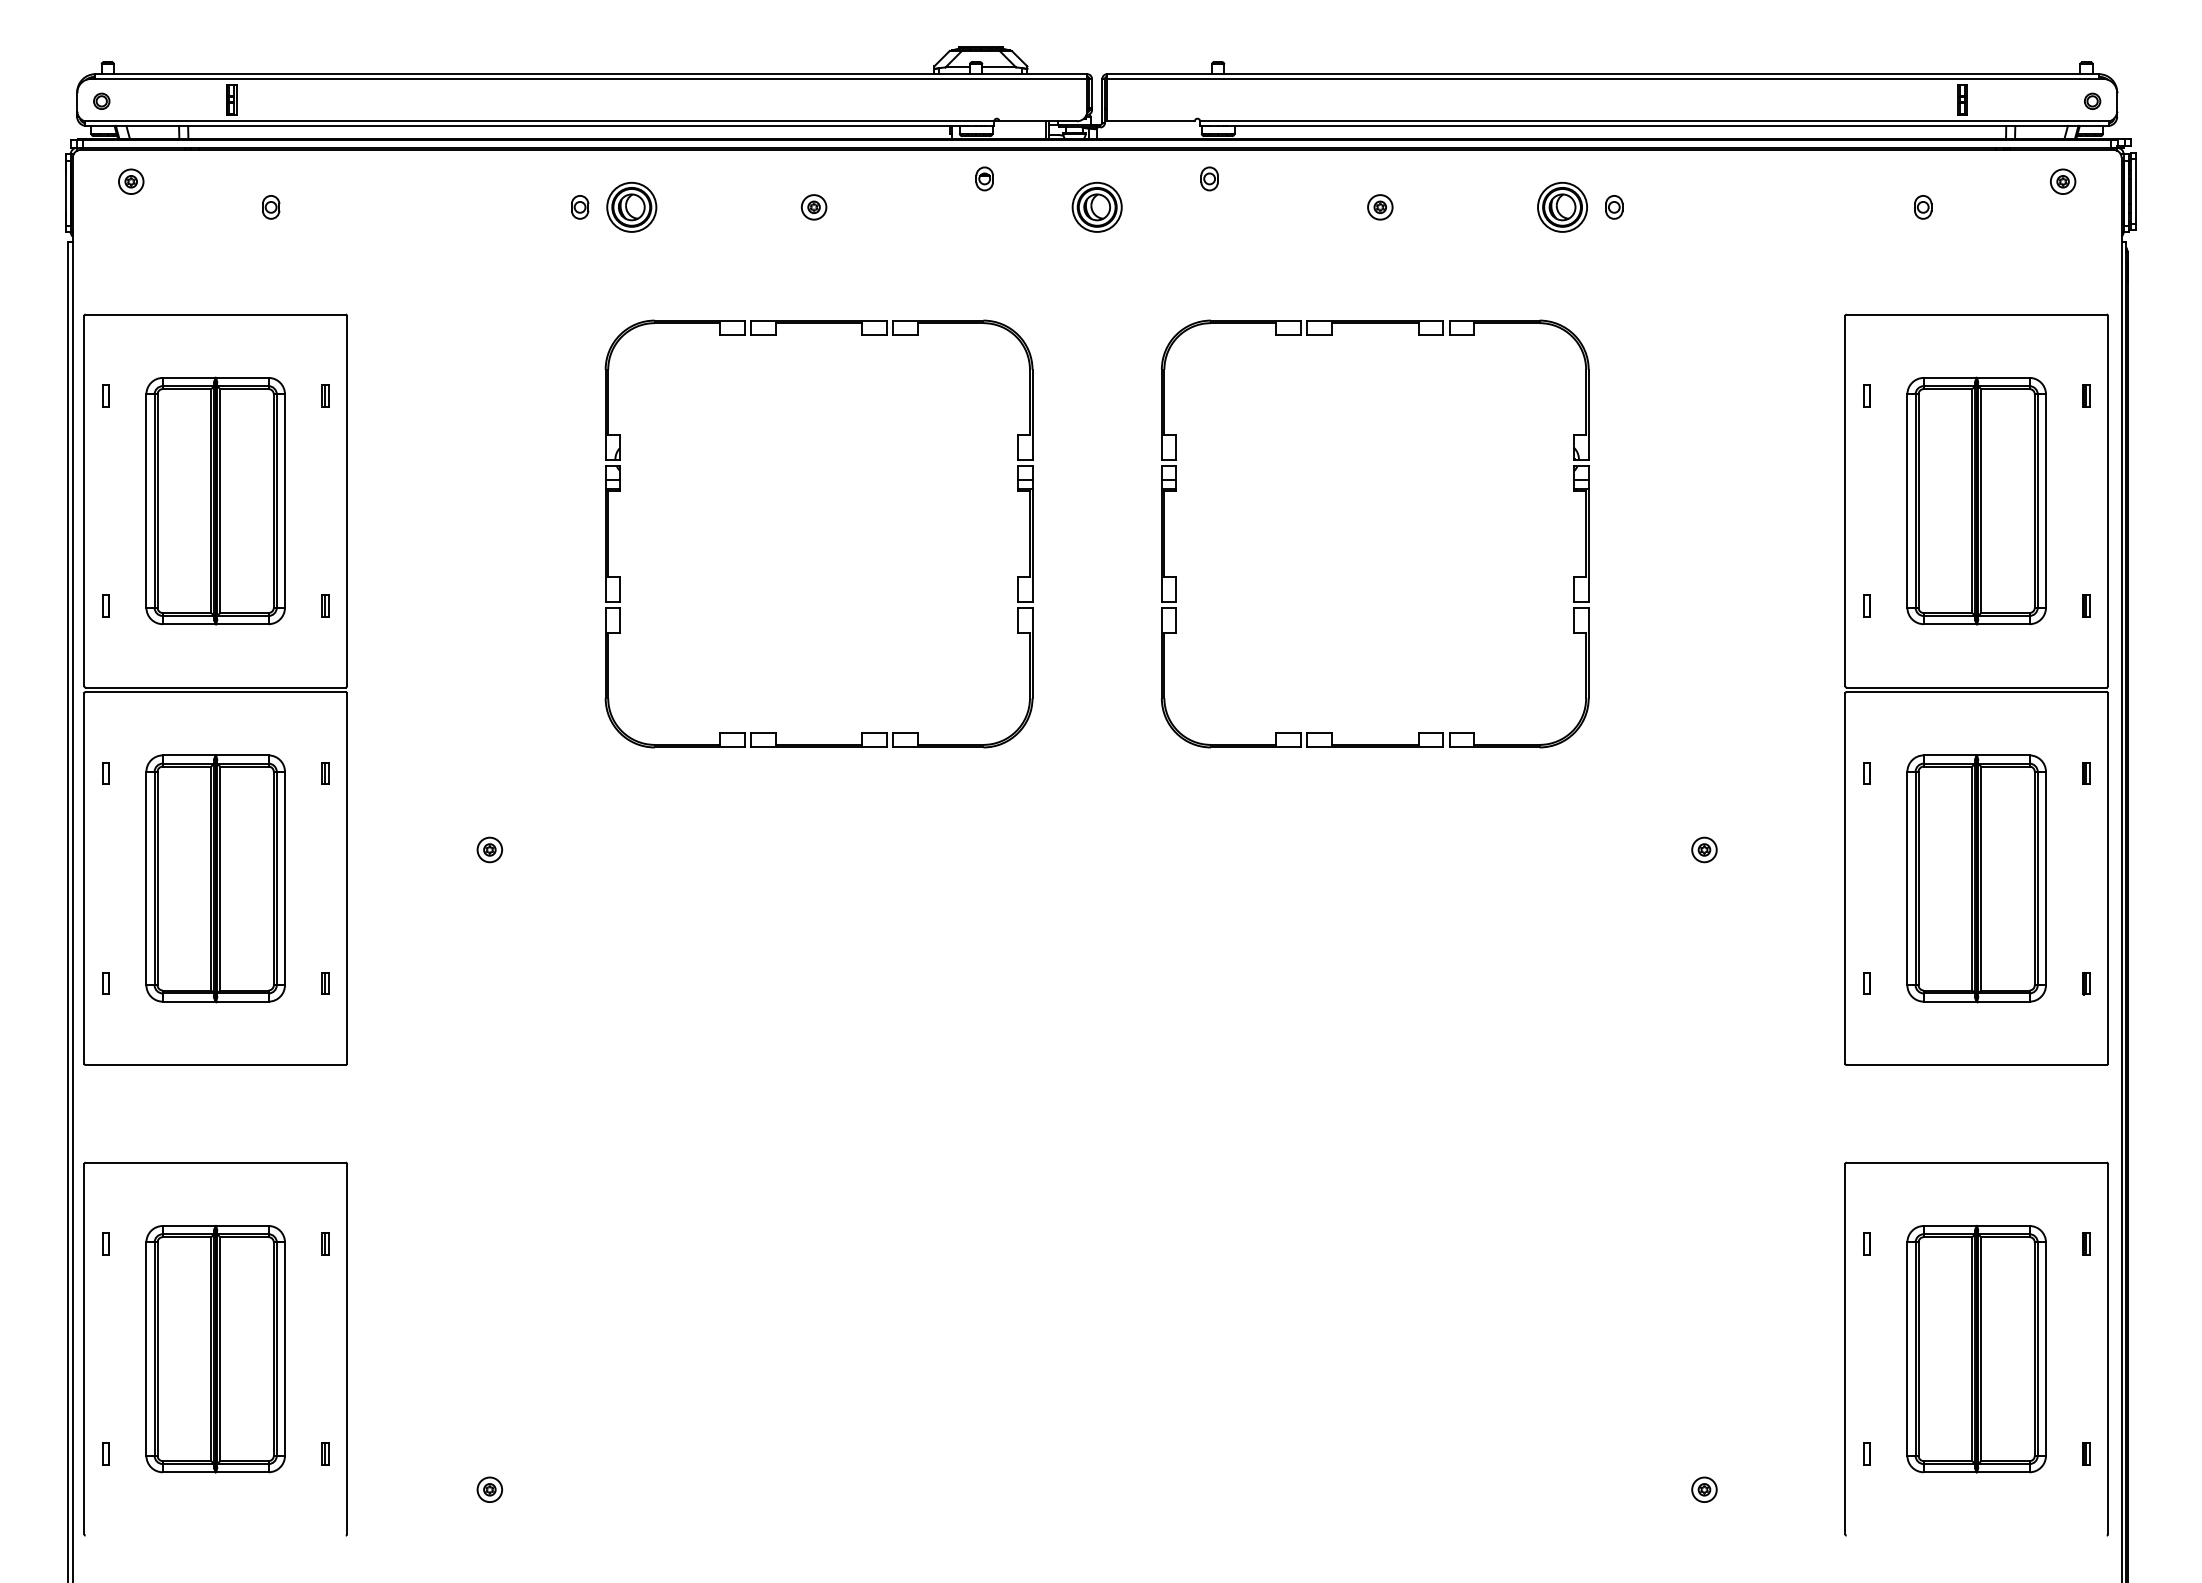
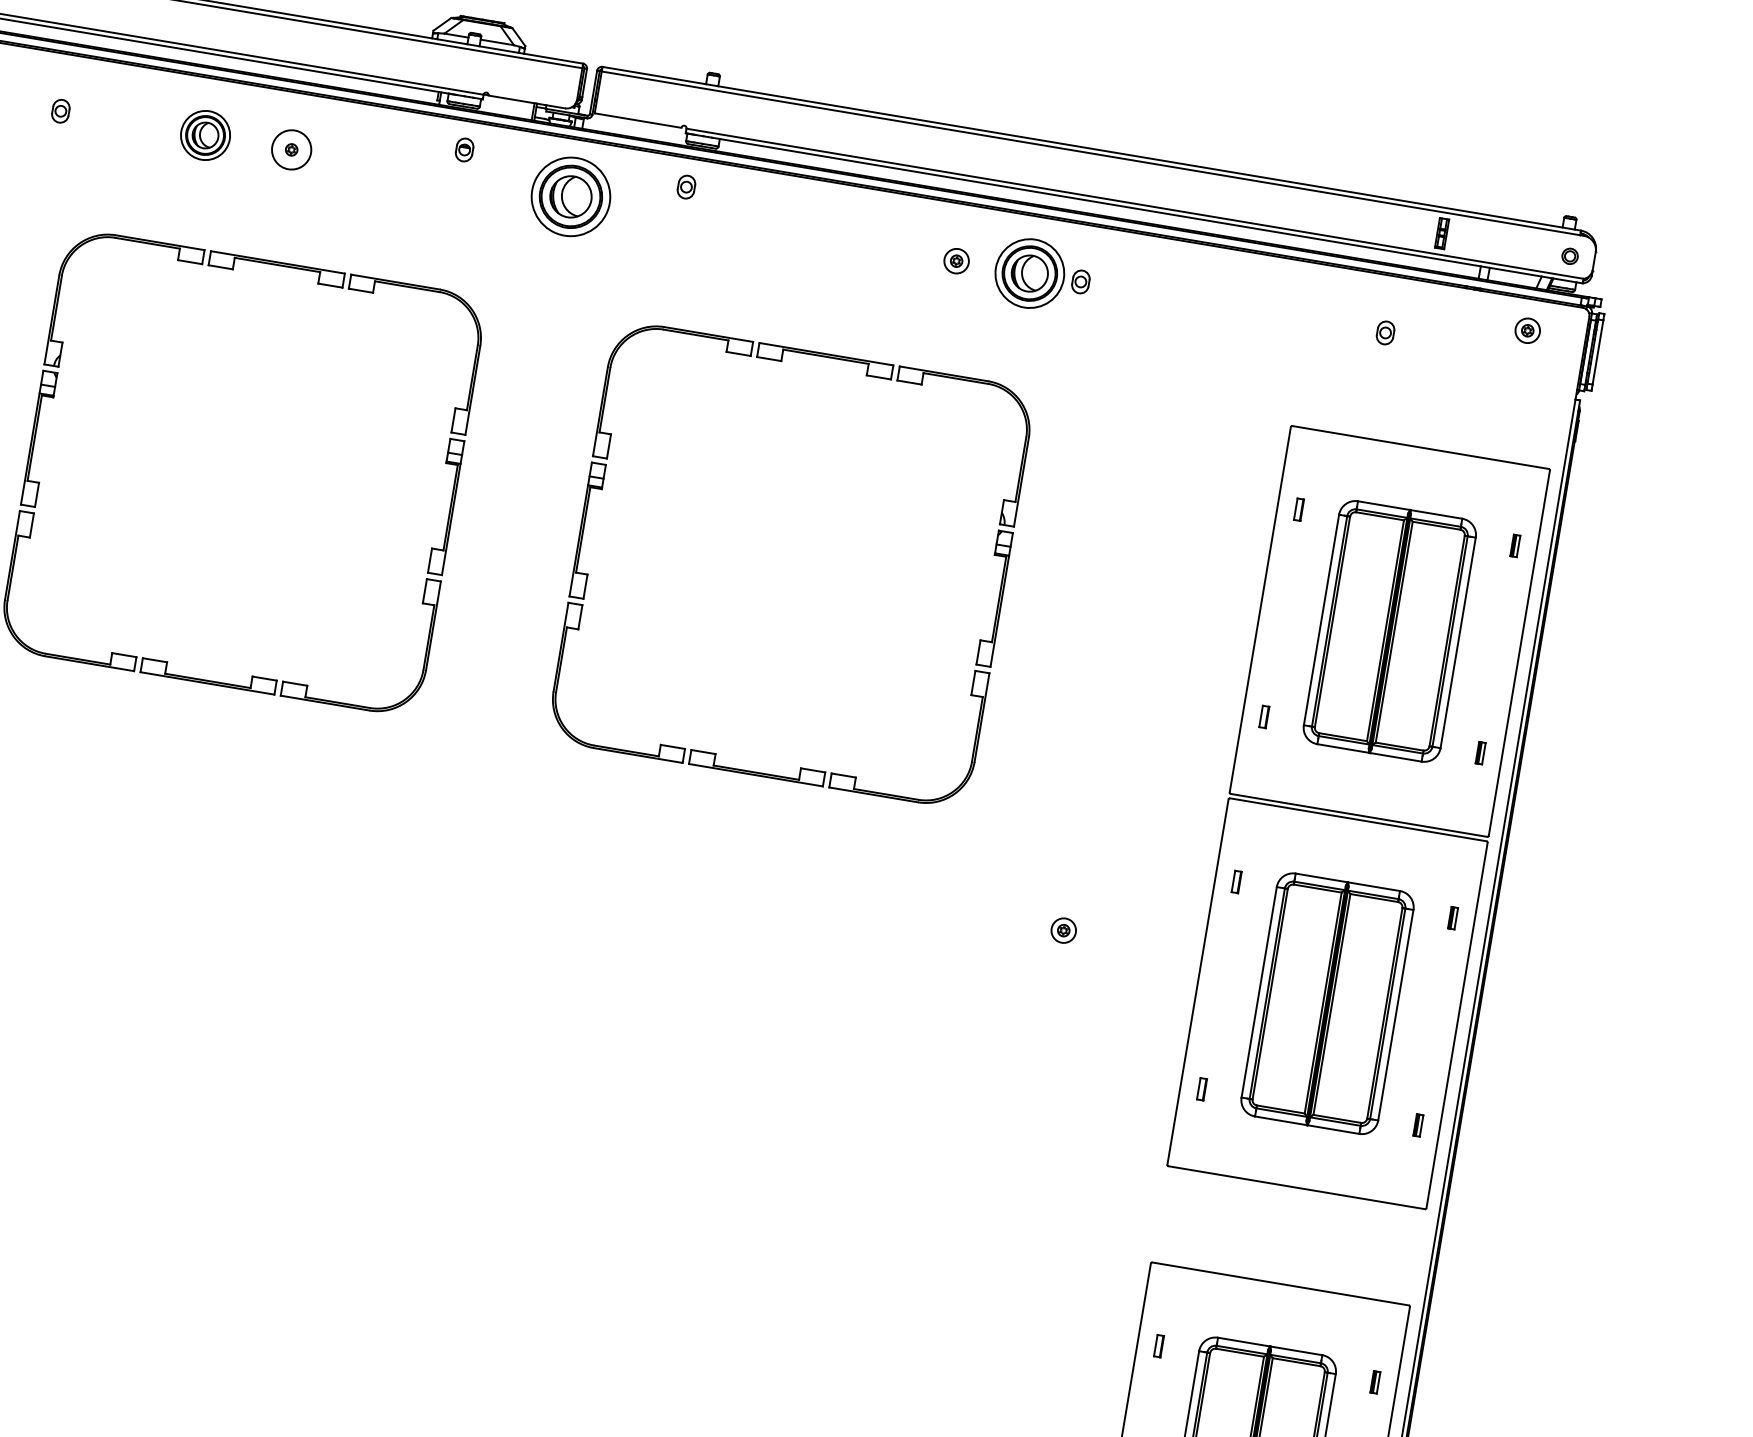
part: (631, 206) -> (205, 134), moved
part: (1096, 206) -> (570, 195), size x1.6
part: (1562, 206) -> (1029, 272), size x1.4
circle: (813, 207) -> (291, 149), size x1.6
part: (1380, 207) -> (956, 261), moved

